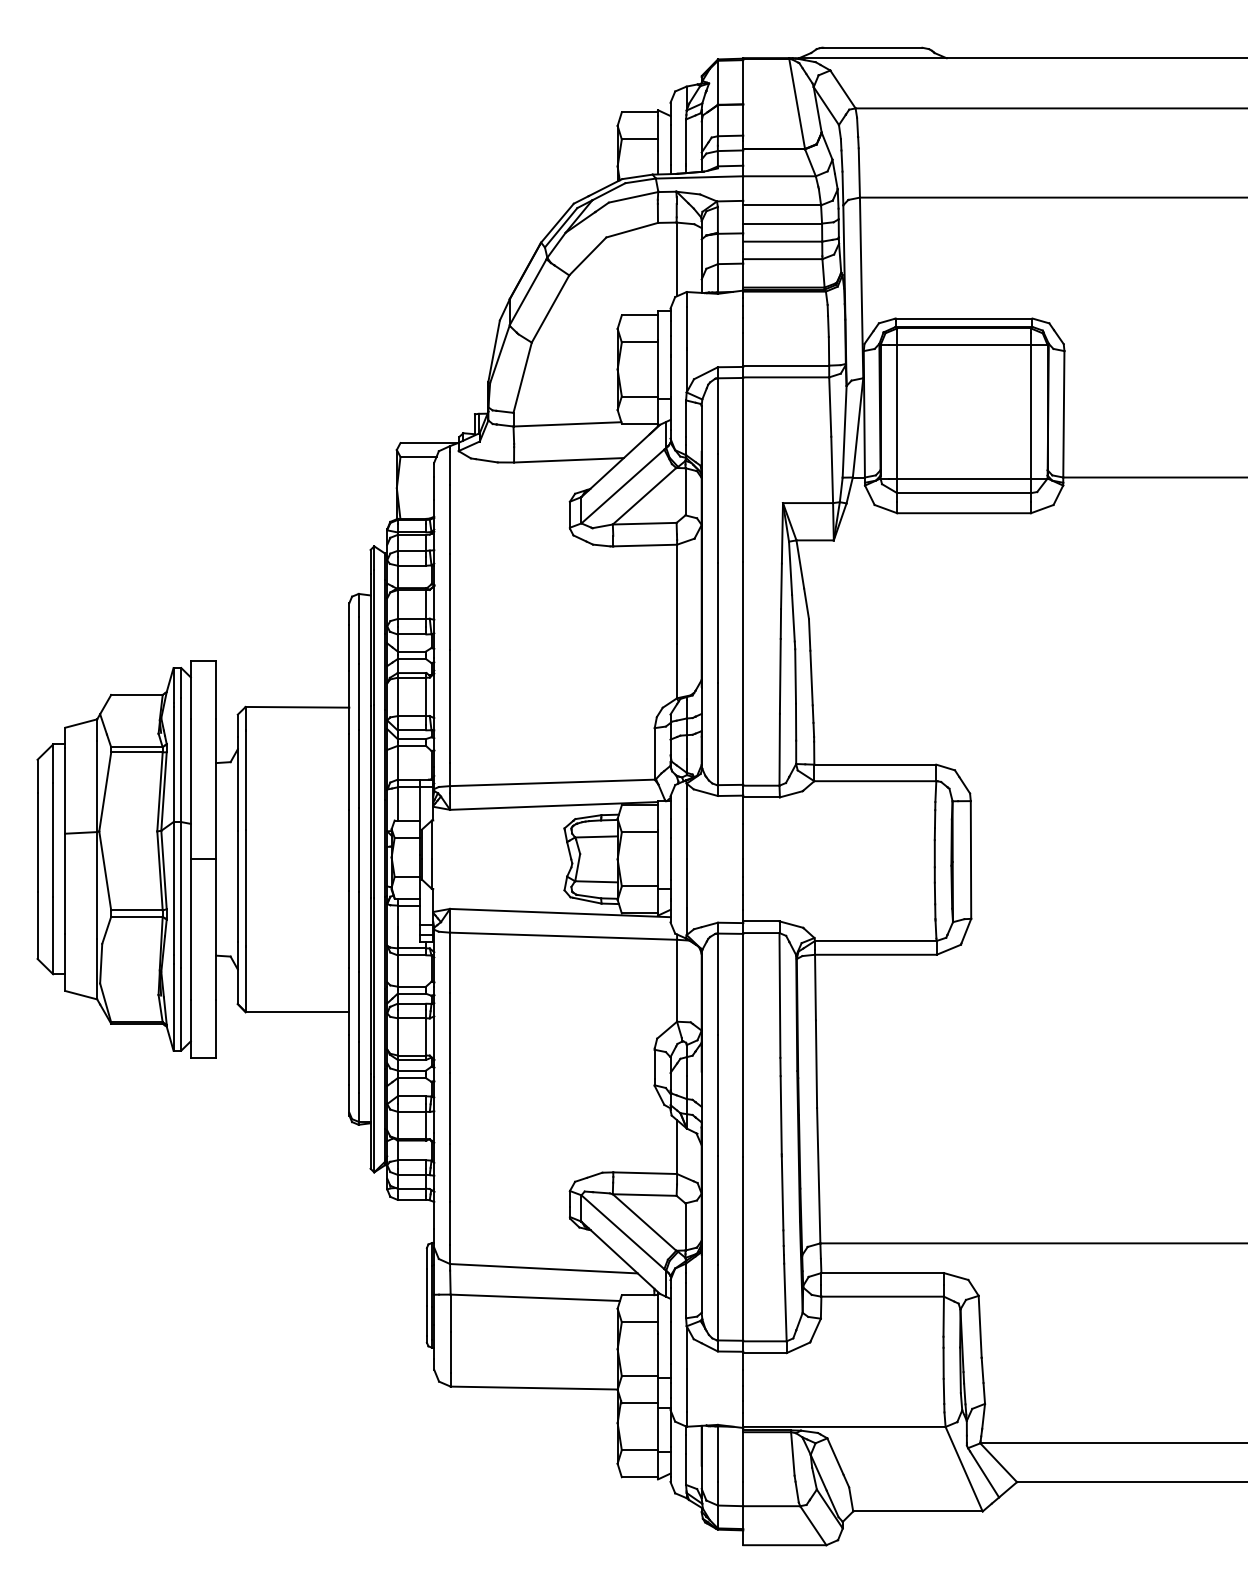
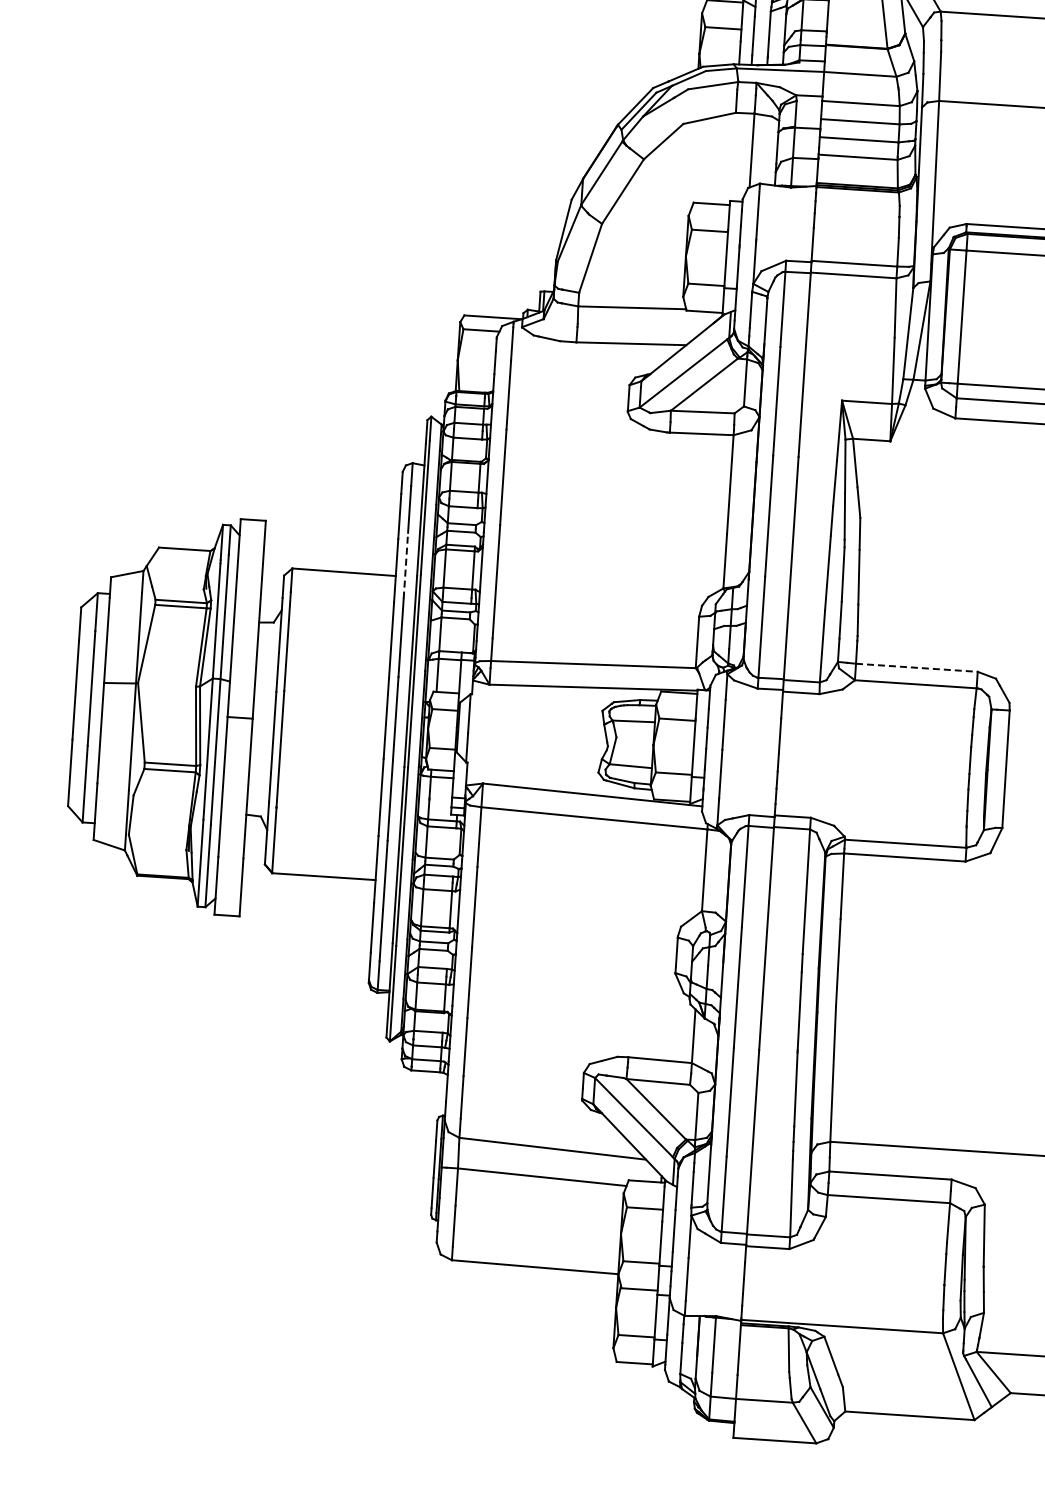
line: (358, 696) -> (405, 565), solid -> dashed
line: (875, 764) -> (917, 667), solid -> dashed

